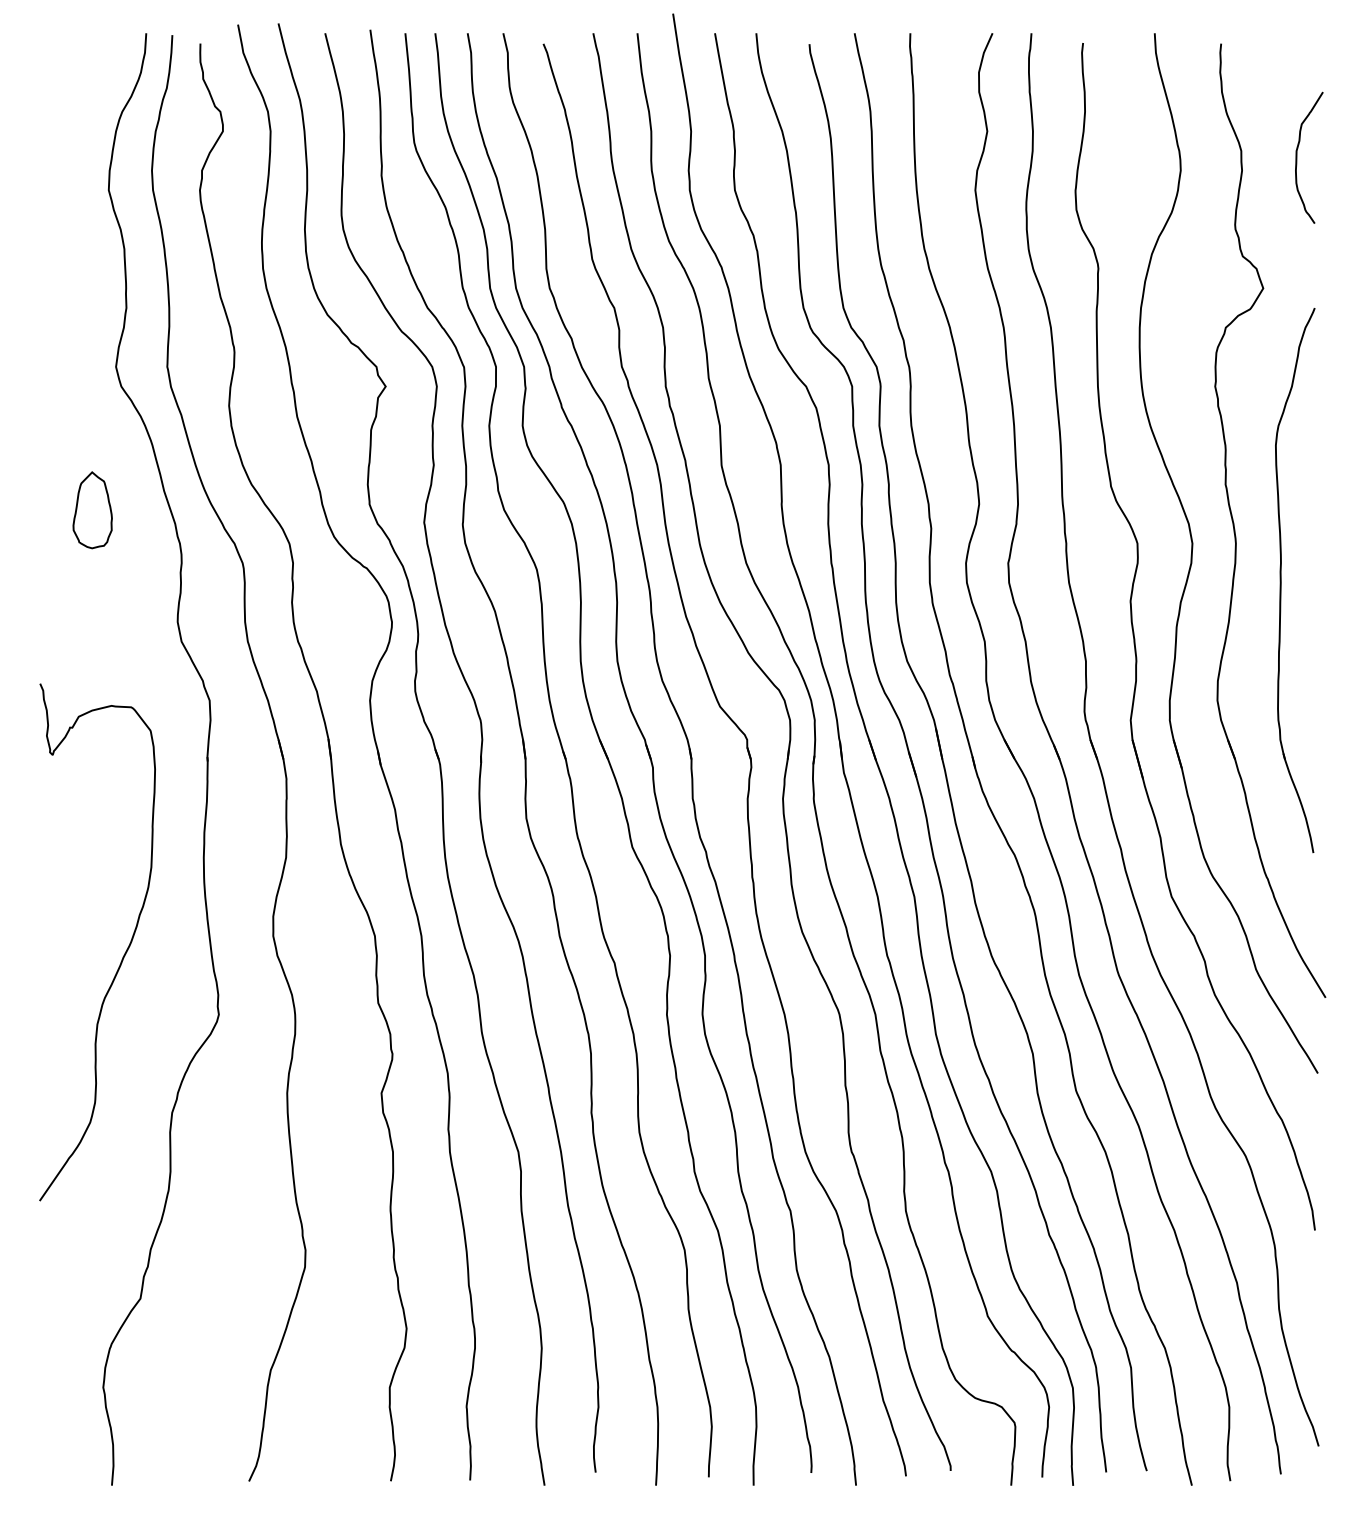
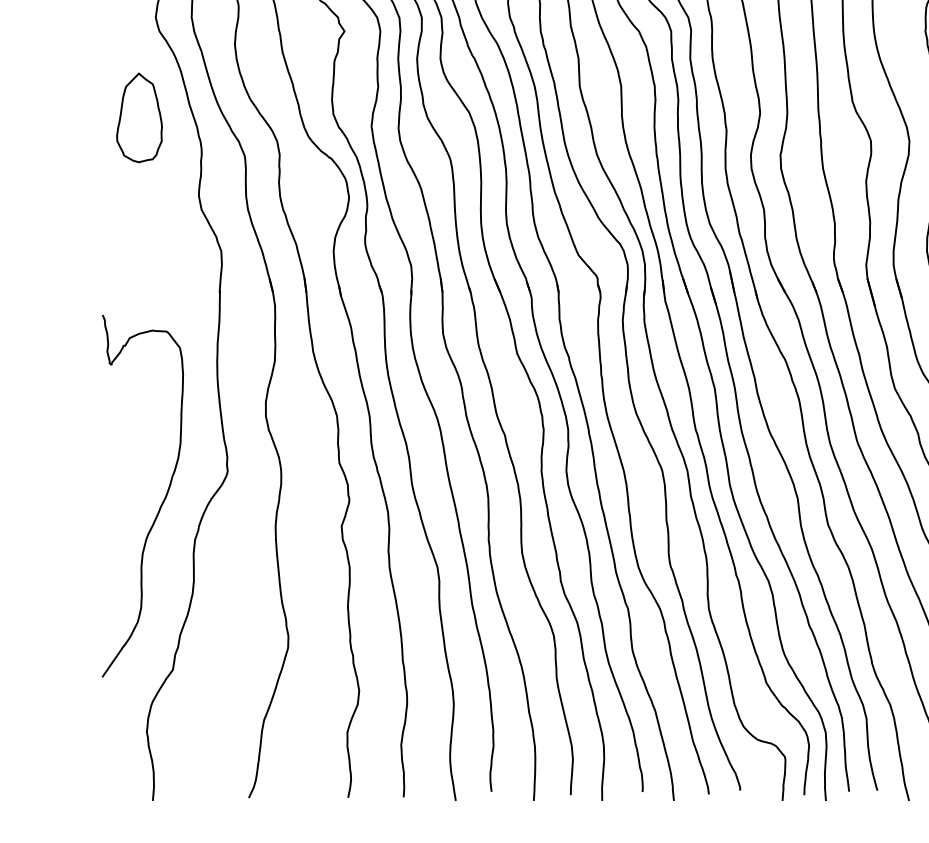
part: (92, 510) -> (139, 118), size x1.67
curve: (123, 955) -> (160, 505), moved

